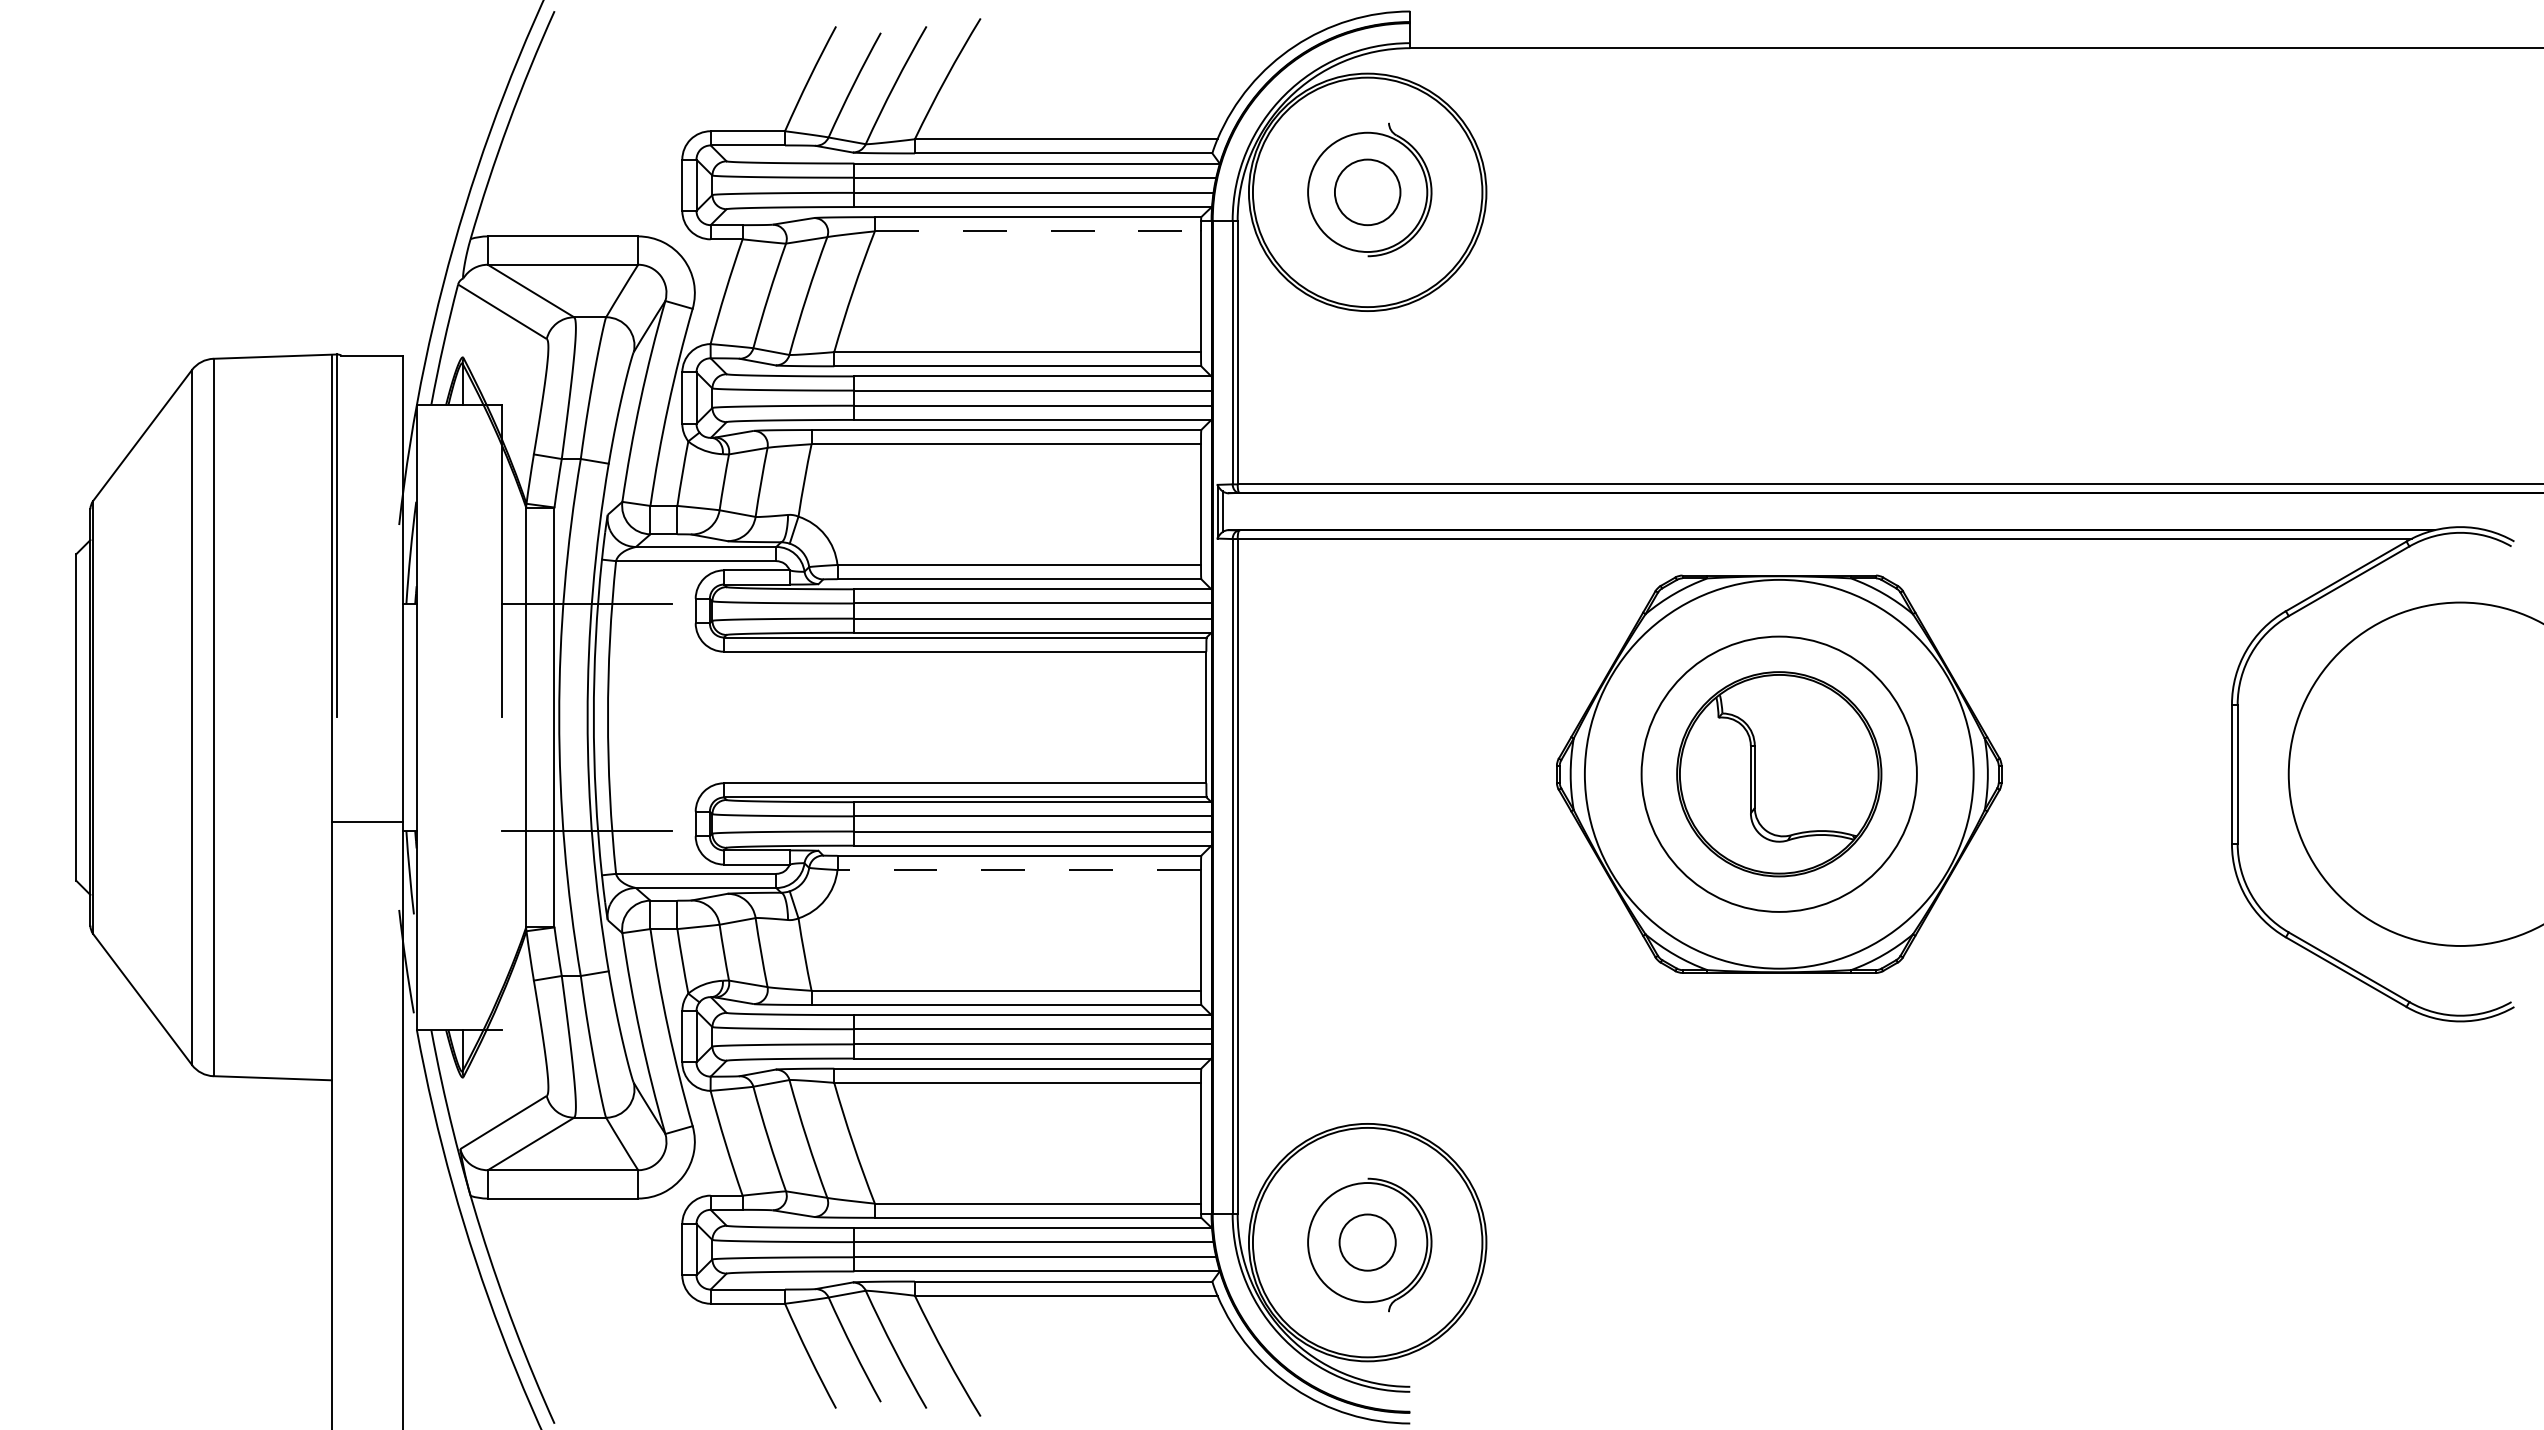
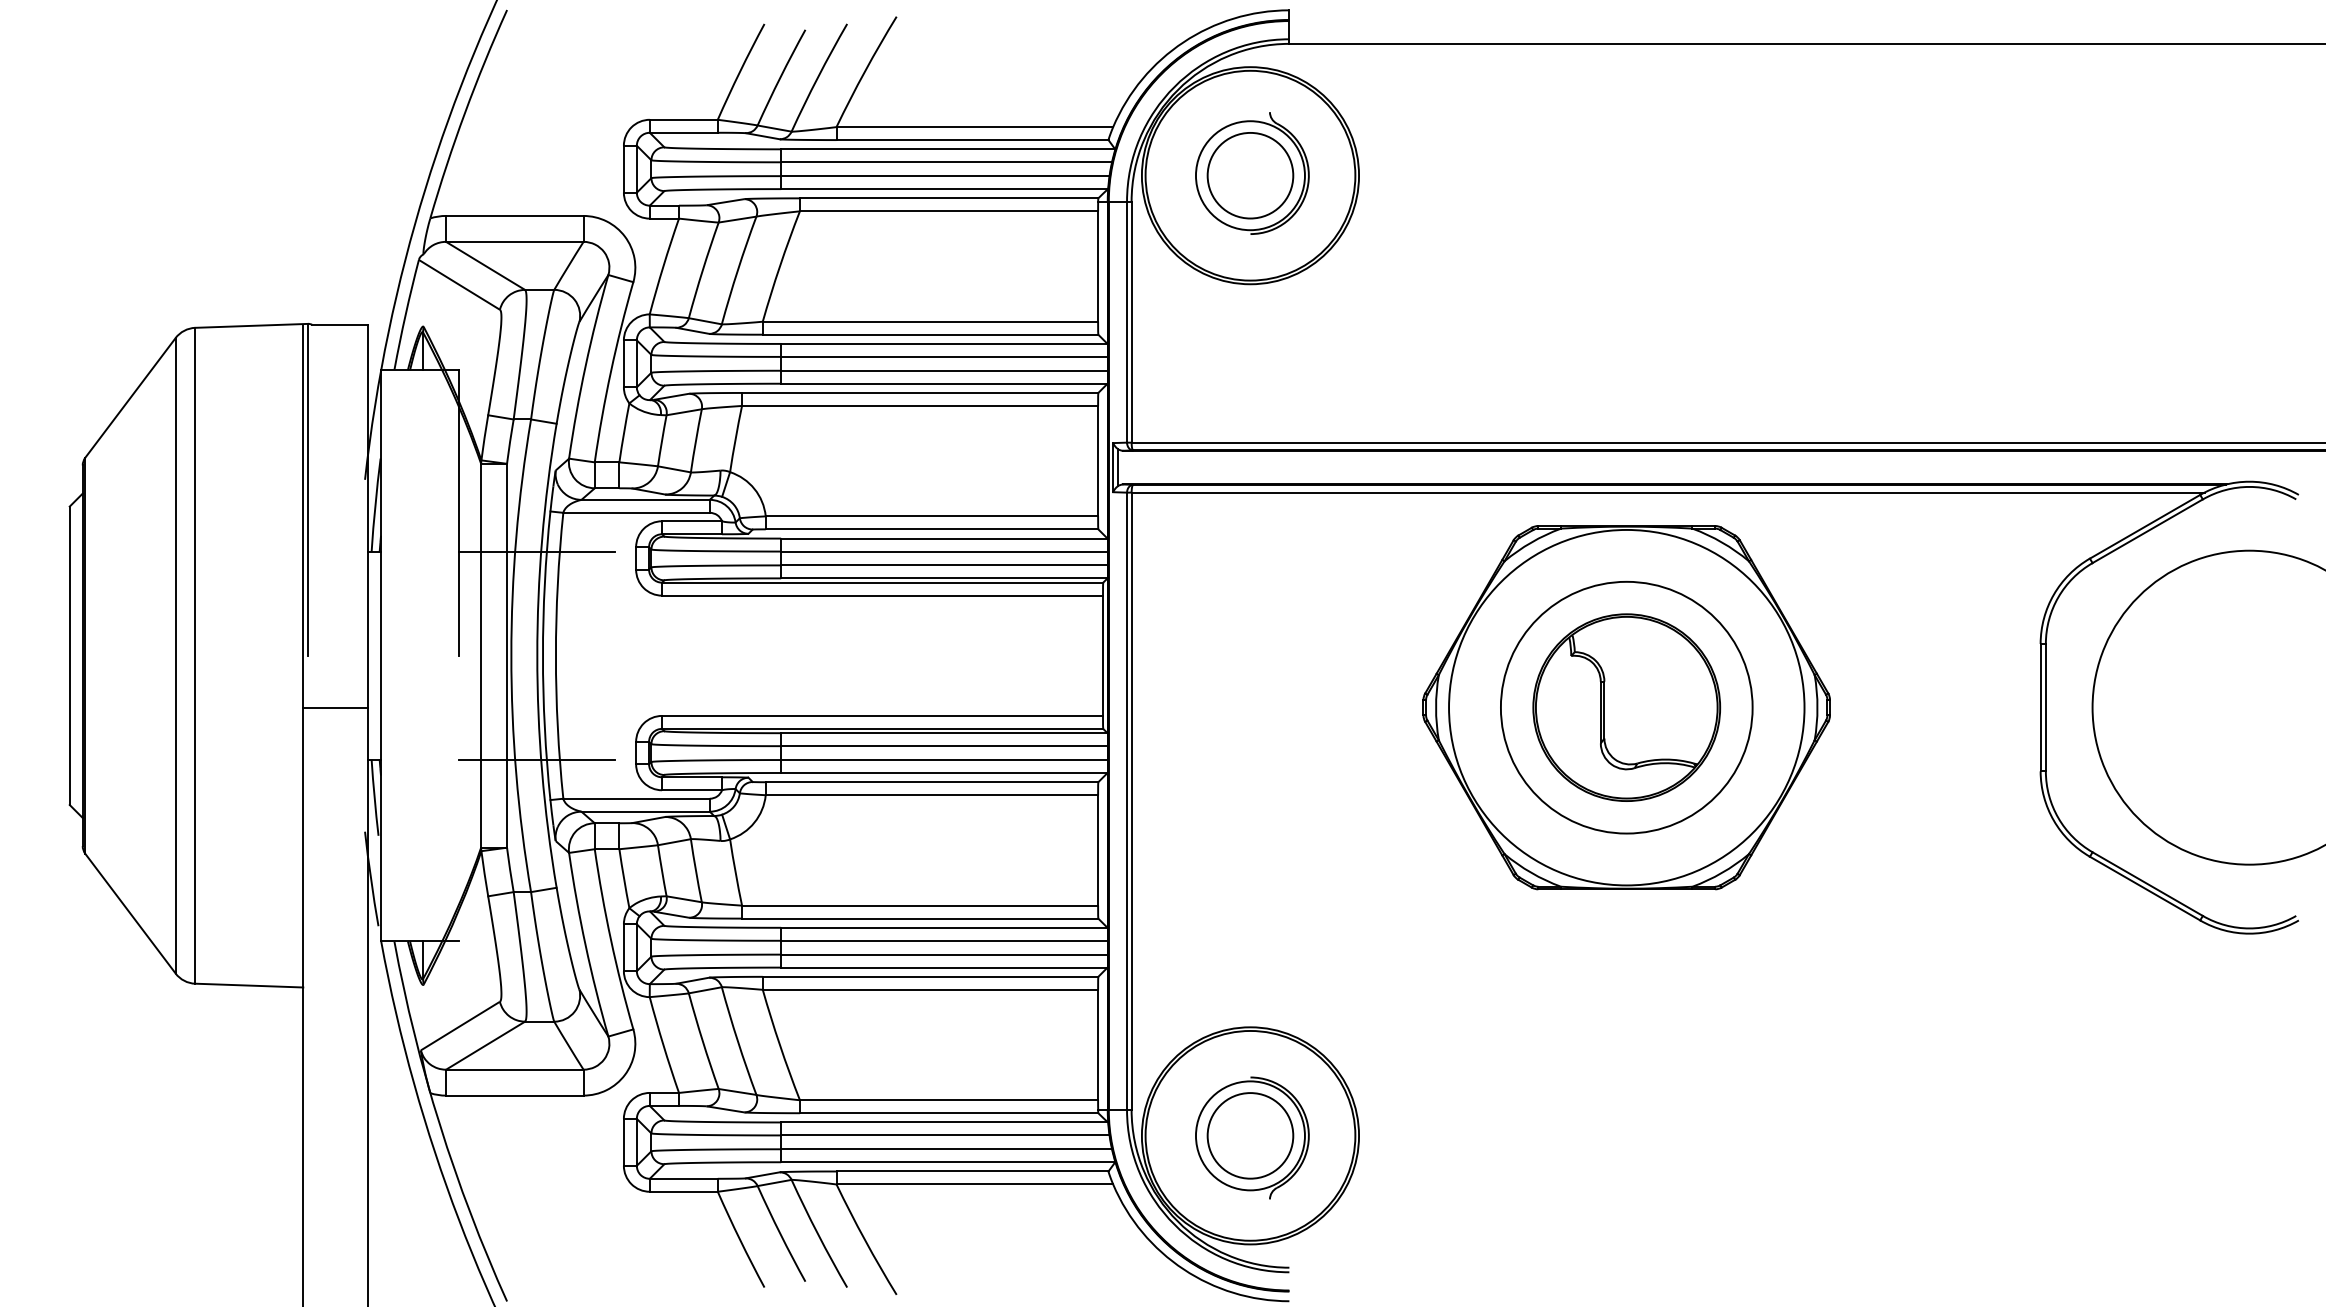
circle: (1367, 192) -> (1250, 175), size x1.43
line: (1038, 231) -> (949, 211), dashed -> solid
line: (366, 822) -> (335, 707), moved
line: (1018, 870) -> (931, 795), dashed -> solid
circle: (1367, 1242) -> (1250, 1135), size x1.67

